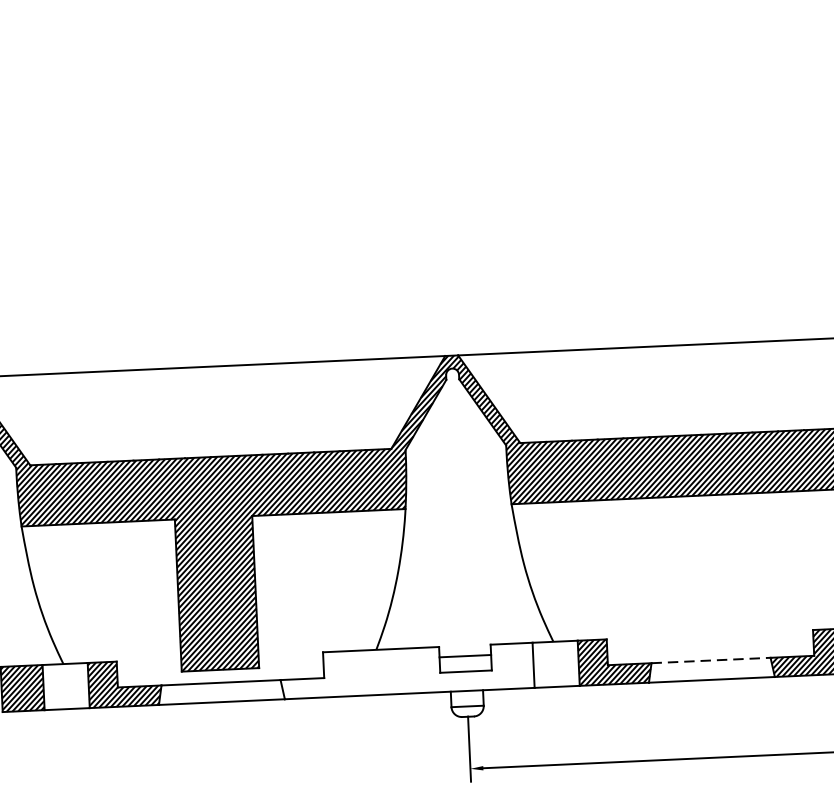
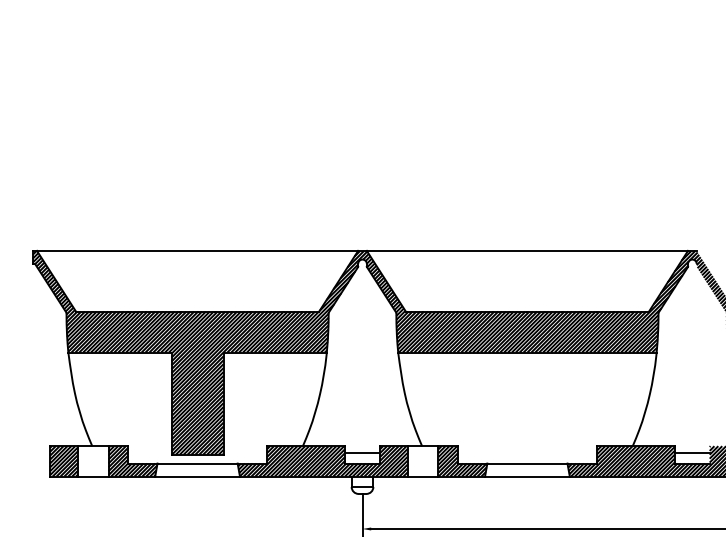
line: (711, 660) -> (527, 463), dashed -> solid
hatch: (407, 671) -> (323, 461), added

